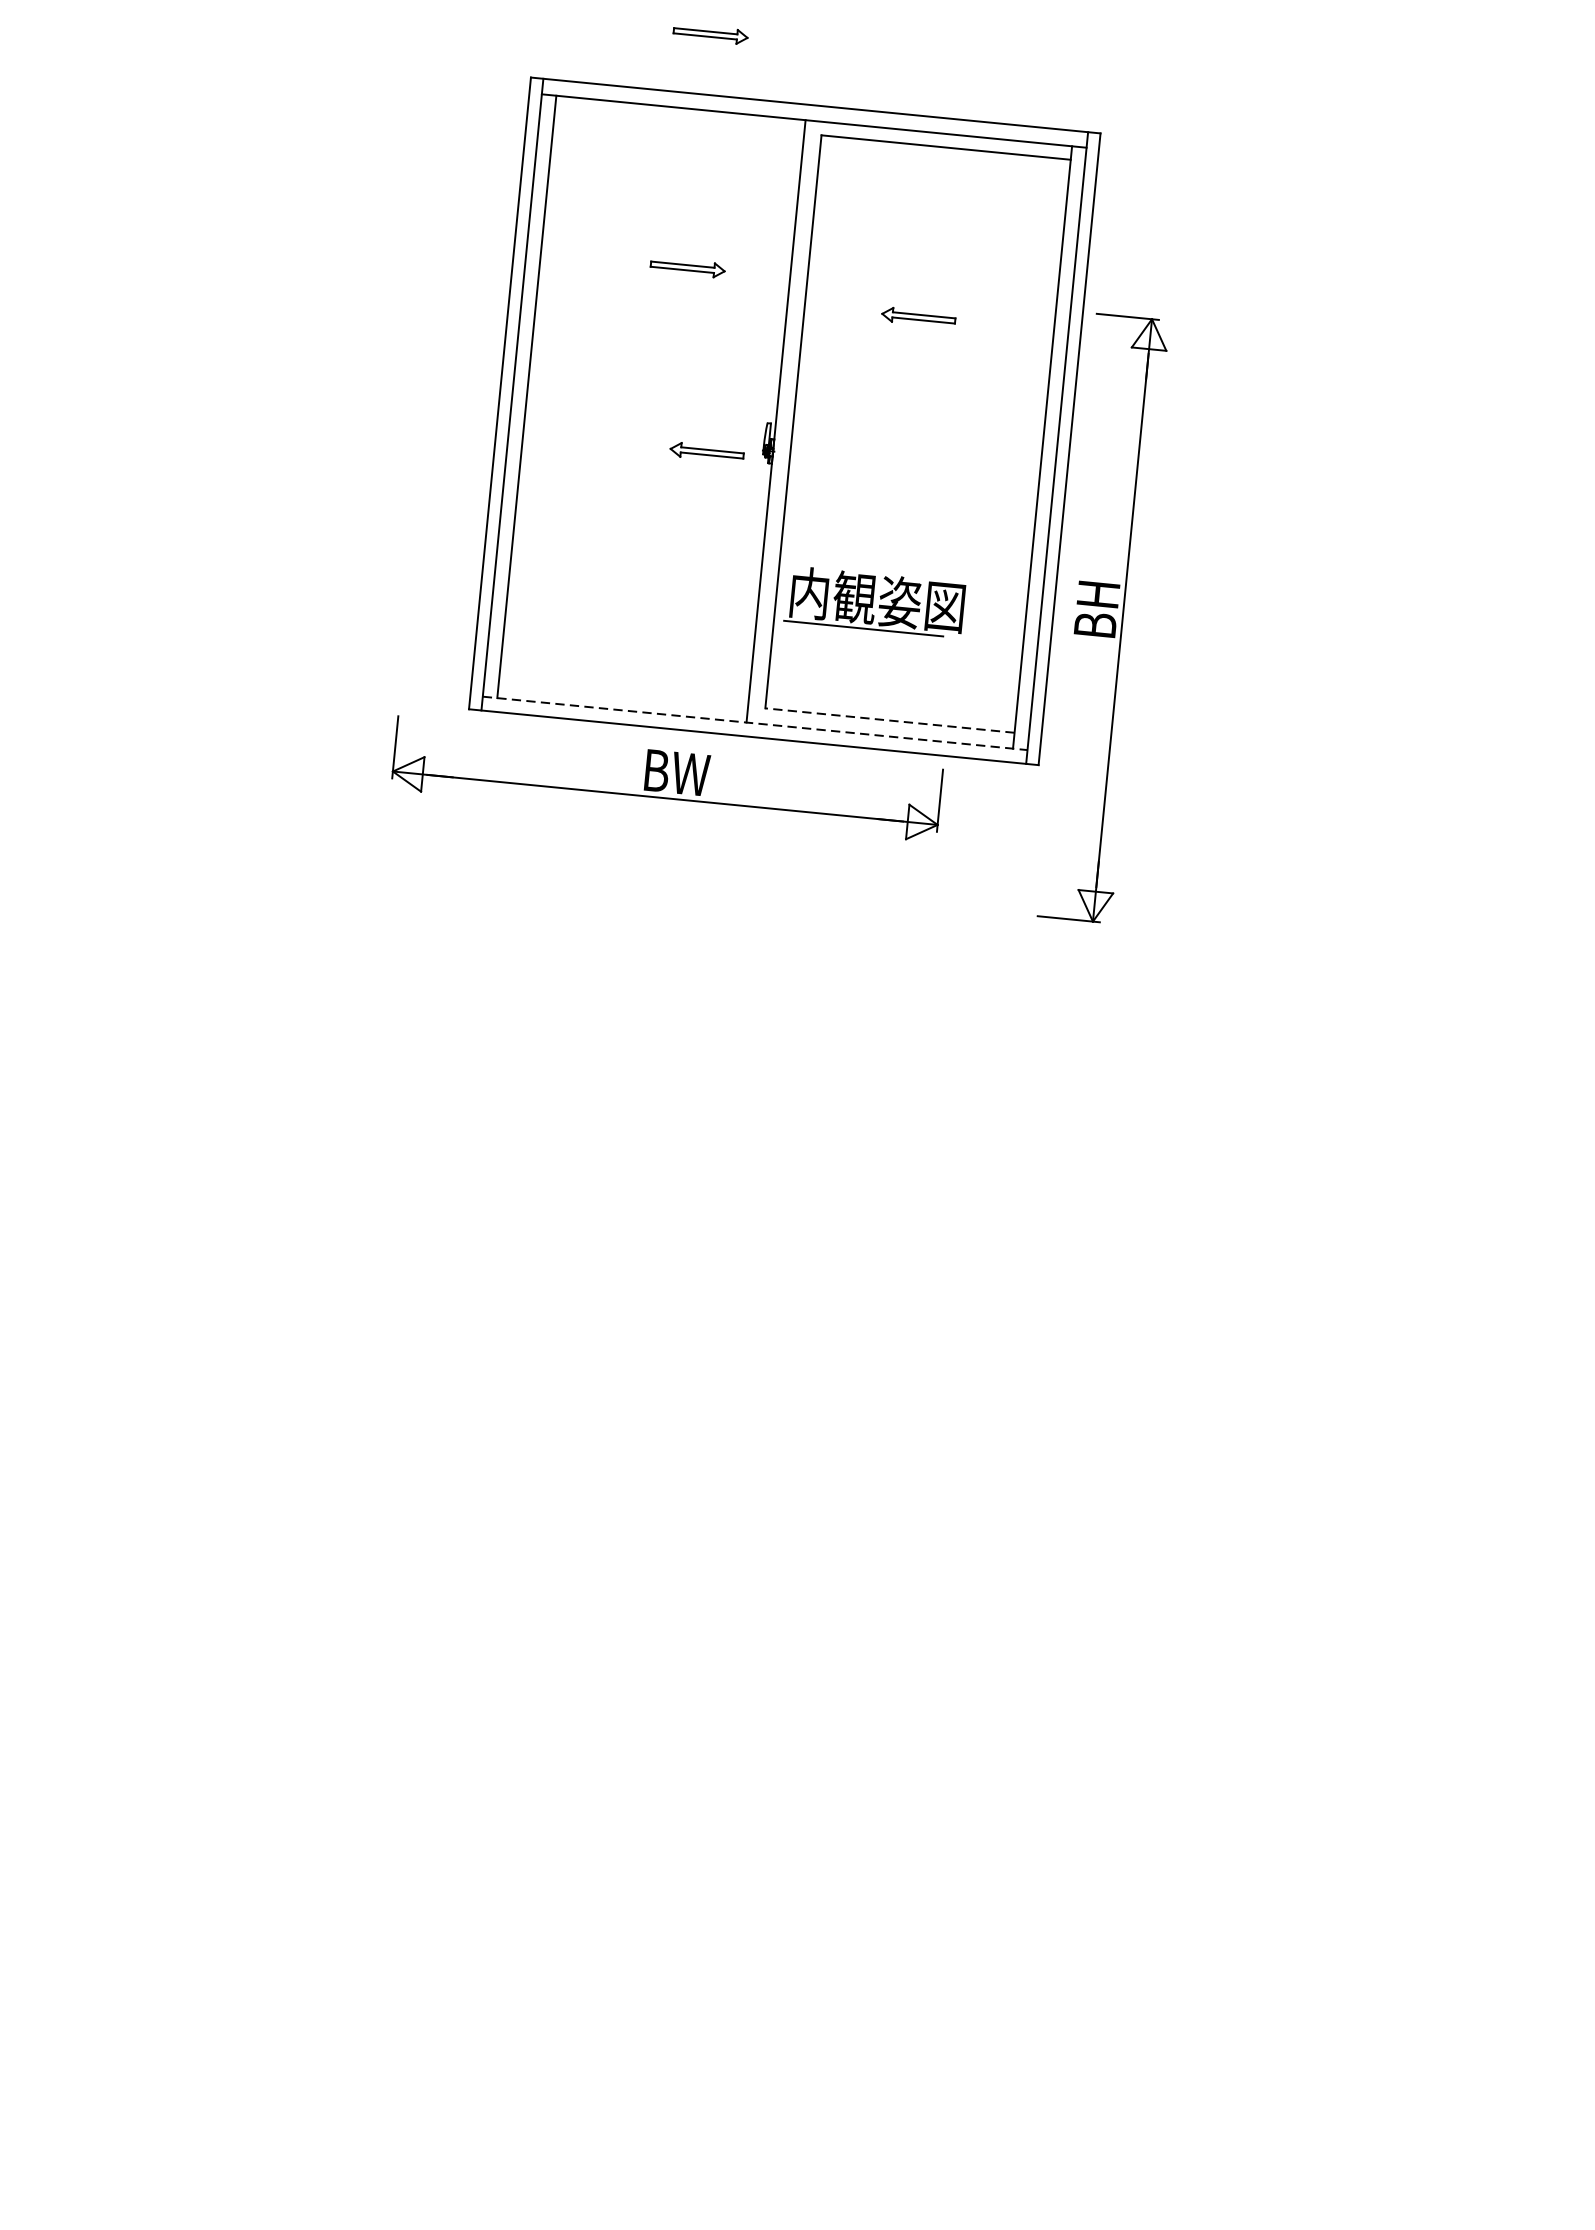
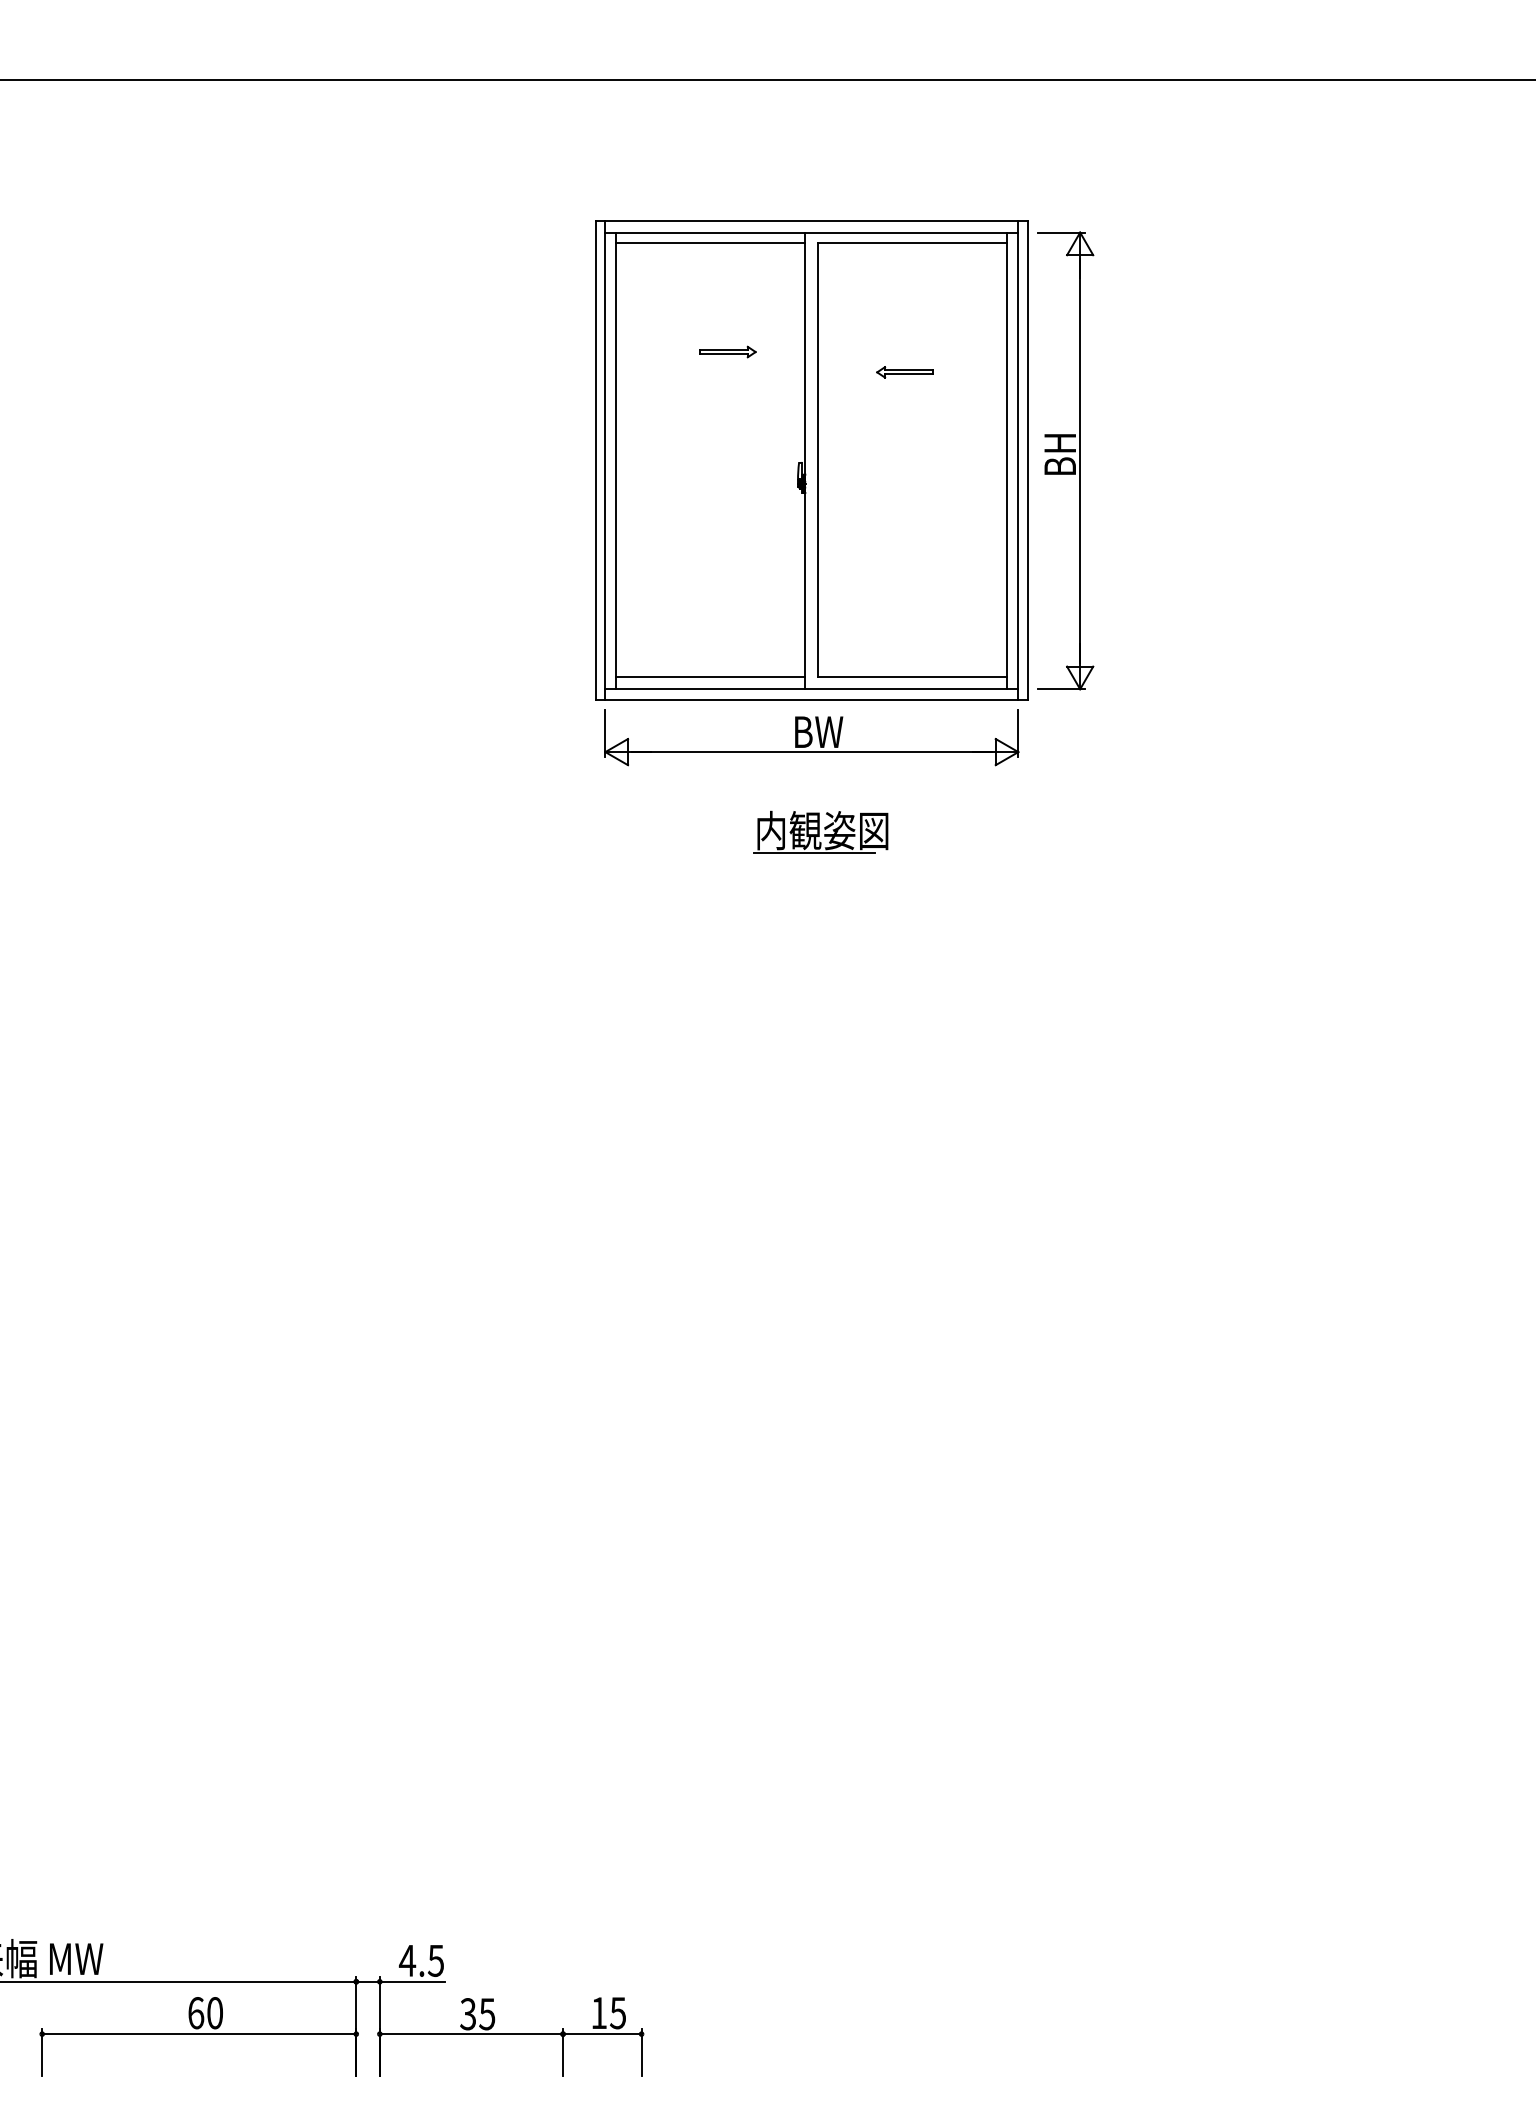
part: (710, 33) -> (727, 174), removed
line: (679, 121) -> (710, 242), added
part: (706, 452) -> (755, 489), removed
part: (874, 600) -> (820, 831), moved
part: (1103, 617) -> (1065, 460), moved
line: (622, 694) -> (710, 677), added
line: (889, 720) -> (912, 677), dashed -> solid
line: (754, 723) -> (811, 689), dashed -> solid
part: (666, 778) -> (811, 737), moved

